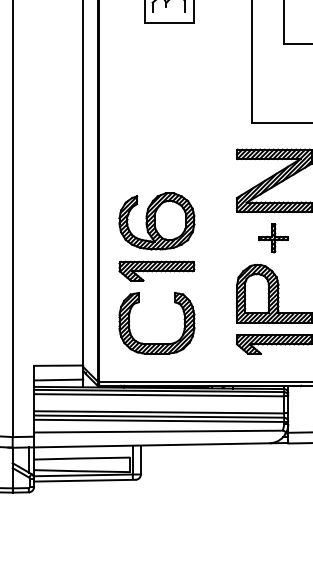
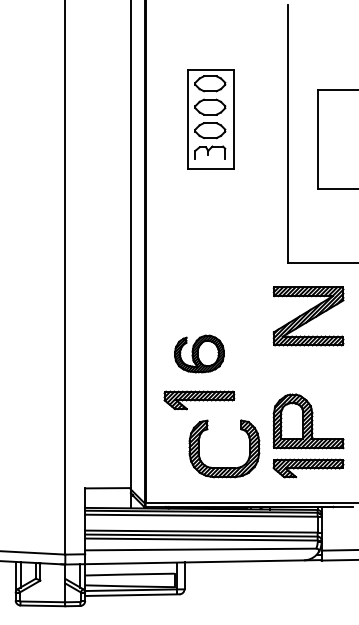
part: (157, 220) -> (199, 353), size x0.7
part: (273, 237) -> (307, 369), removed
part: (157, 343) -> (224, 467), moved
line: (58, 379) -> (107, 501), removed

